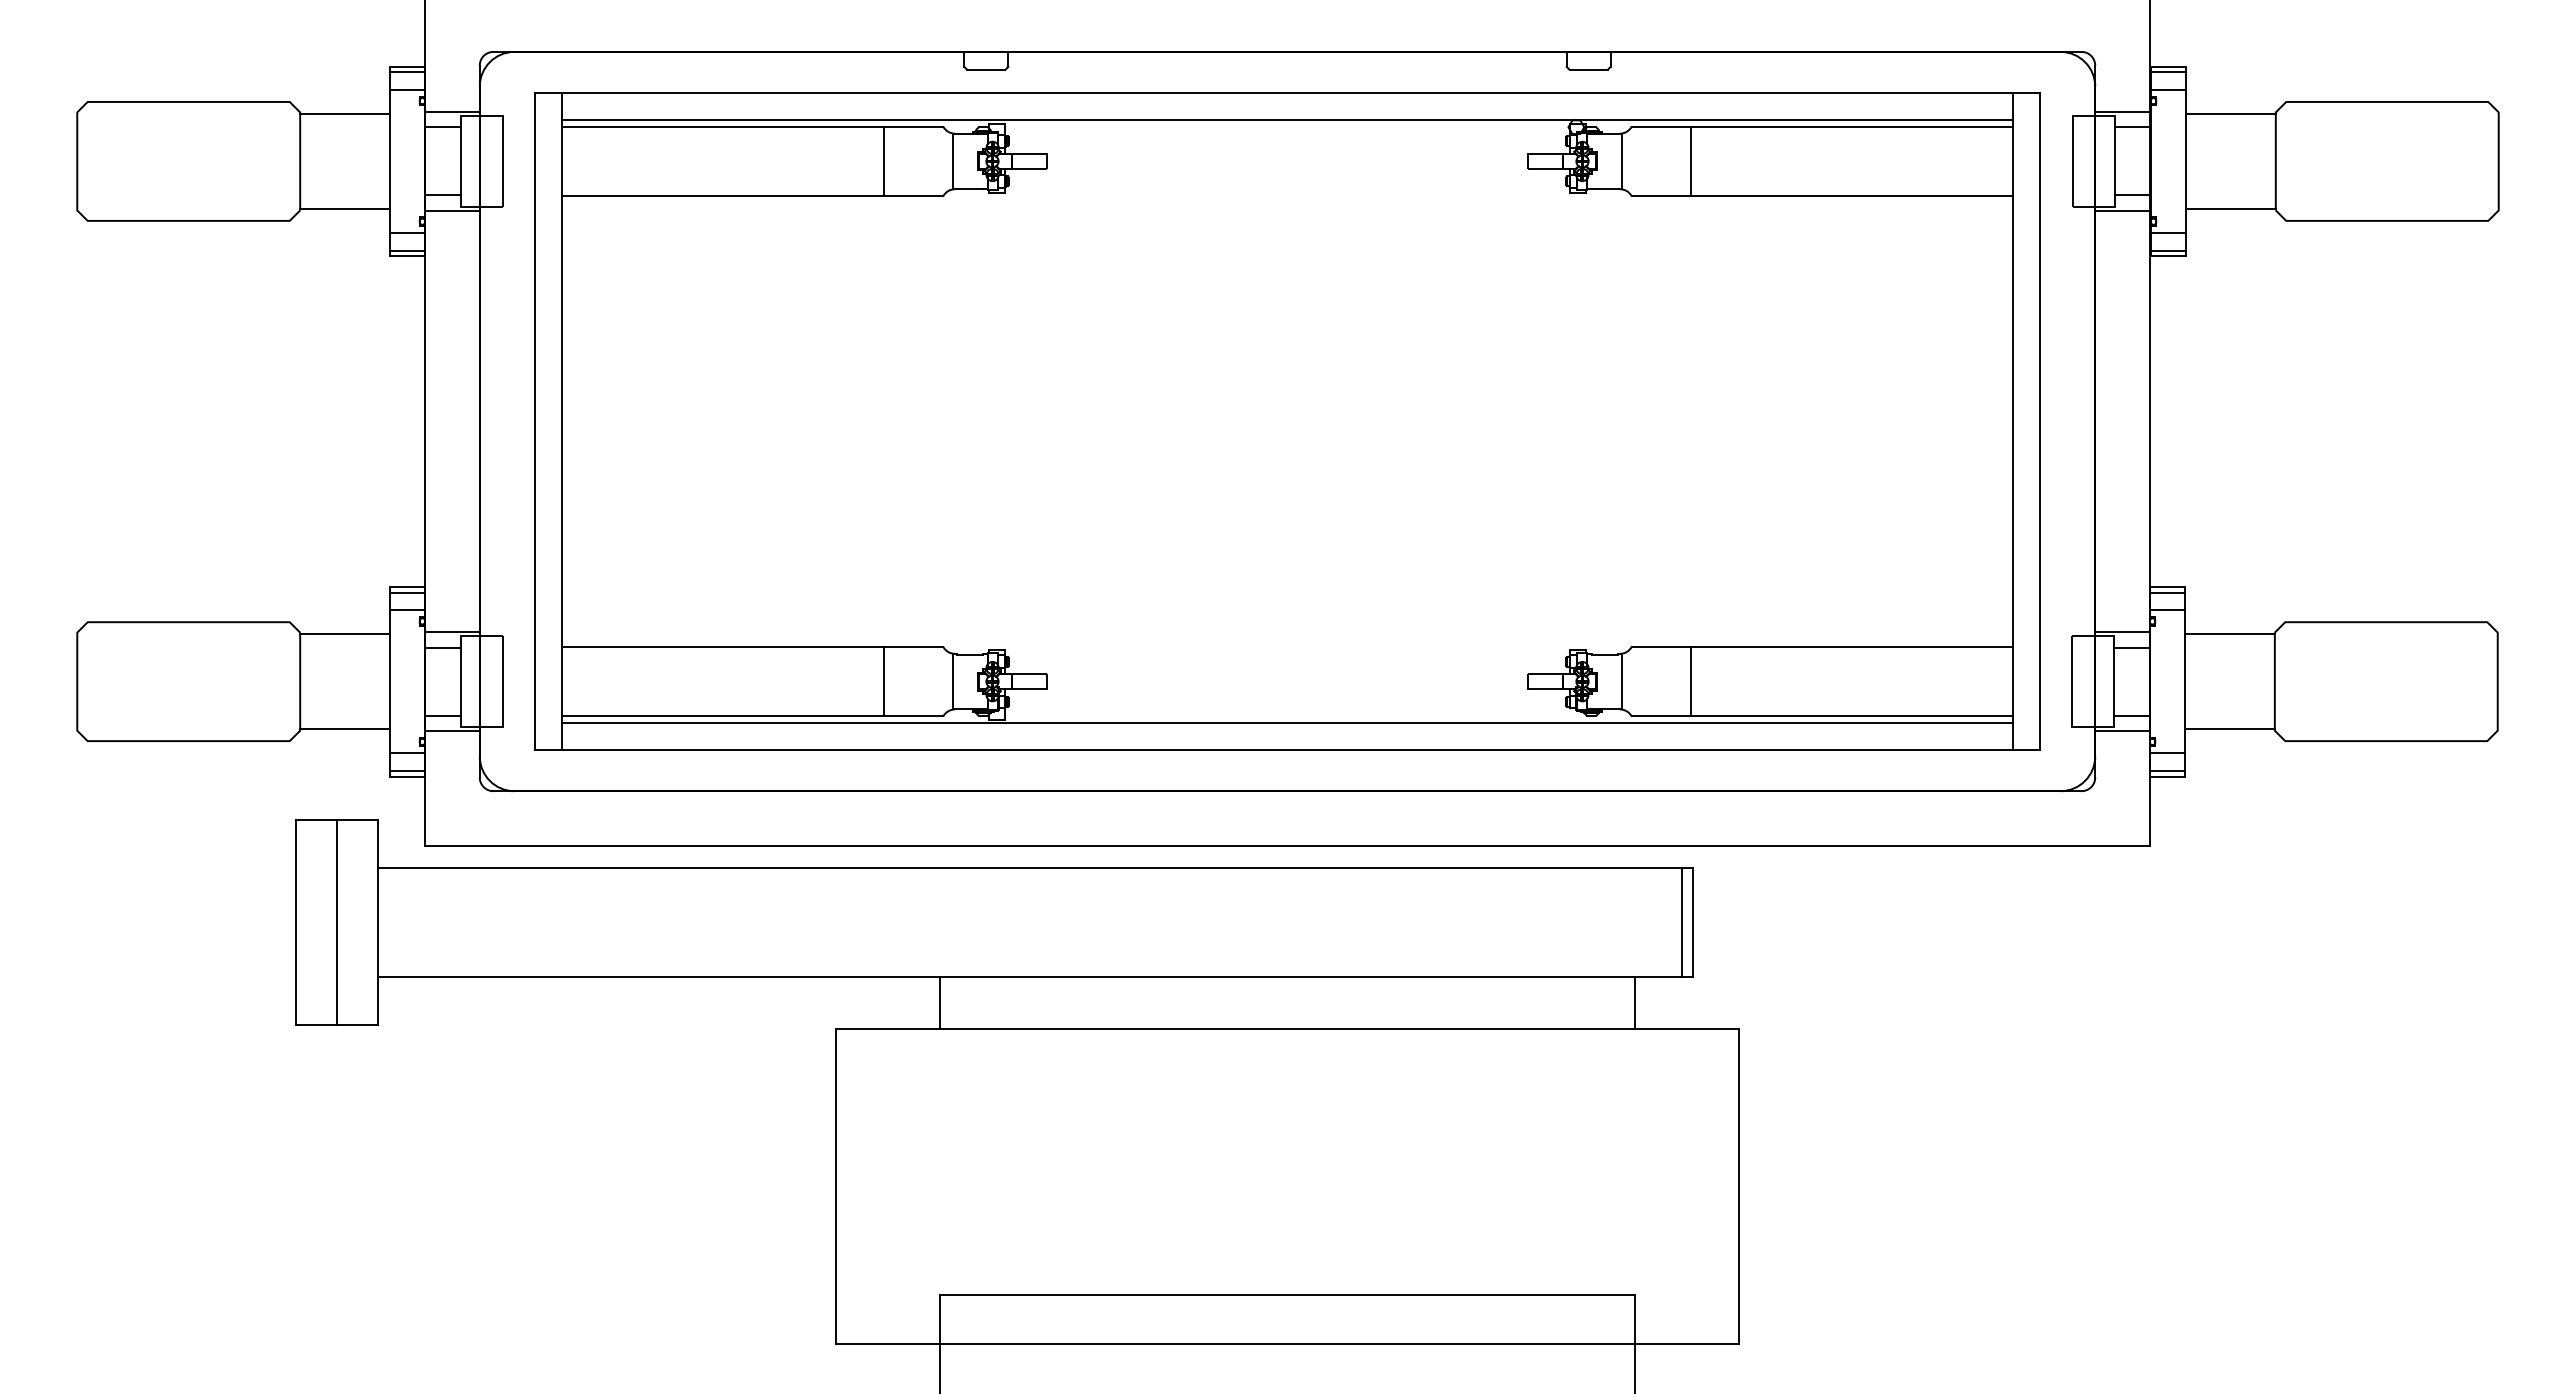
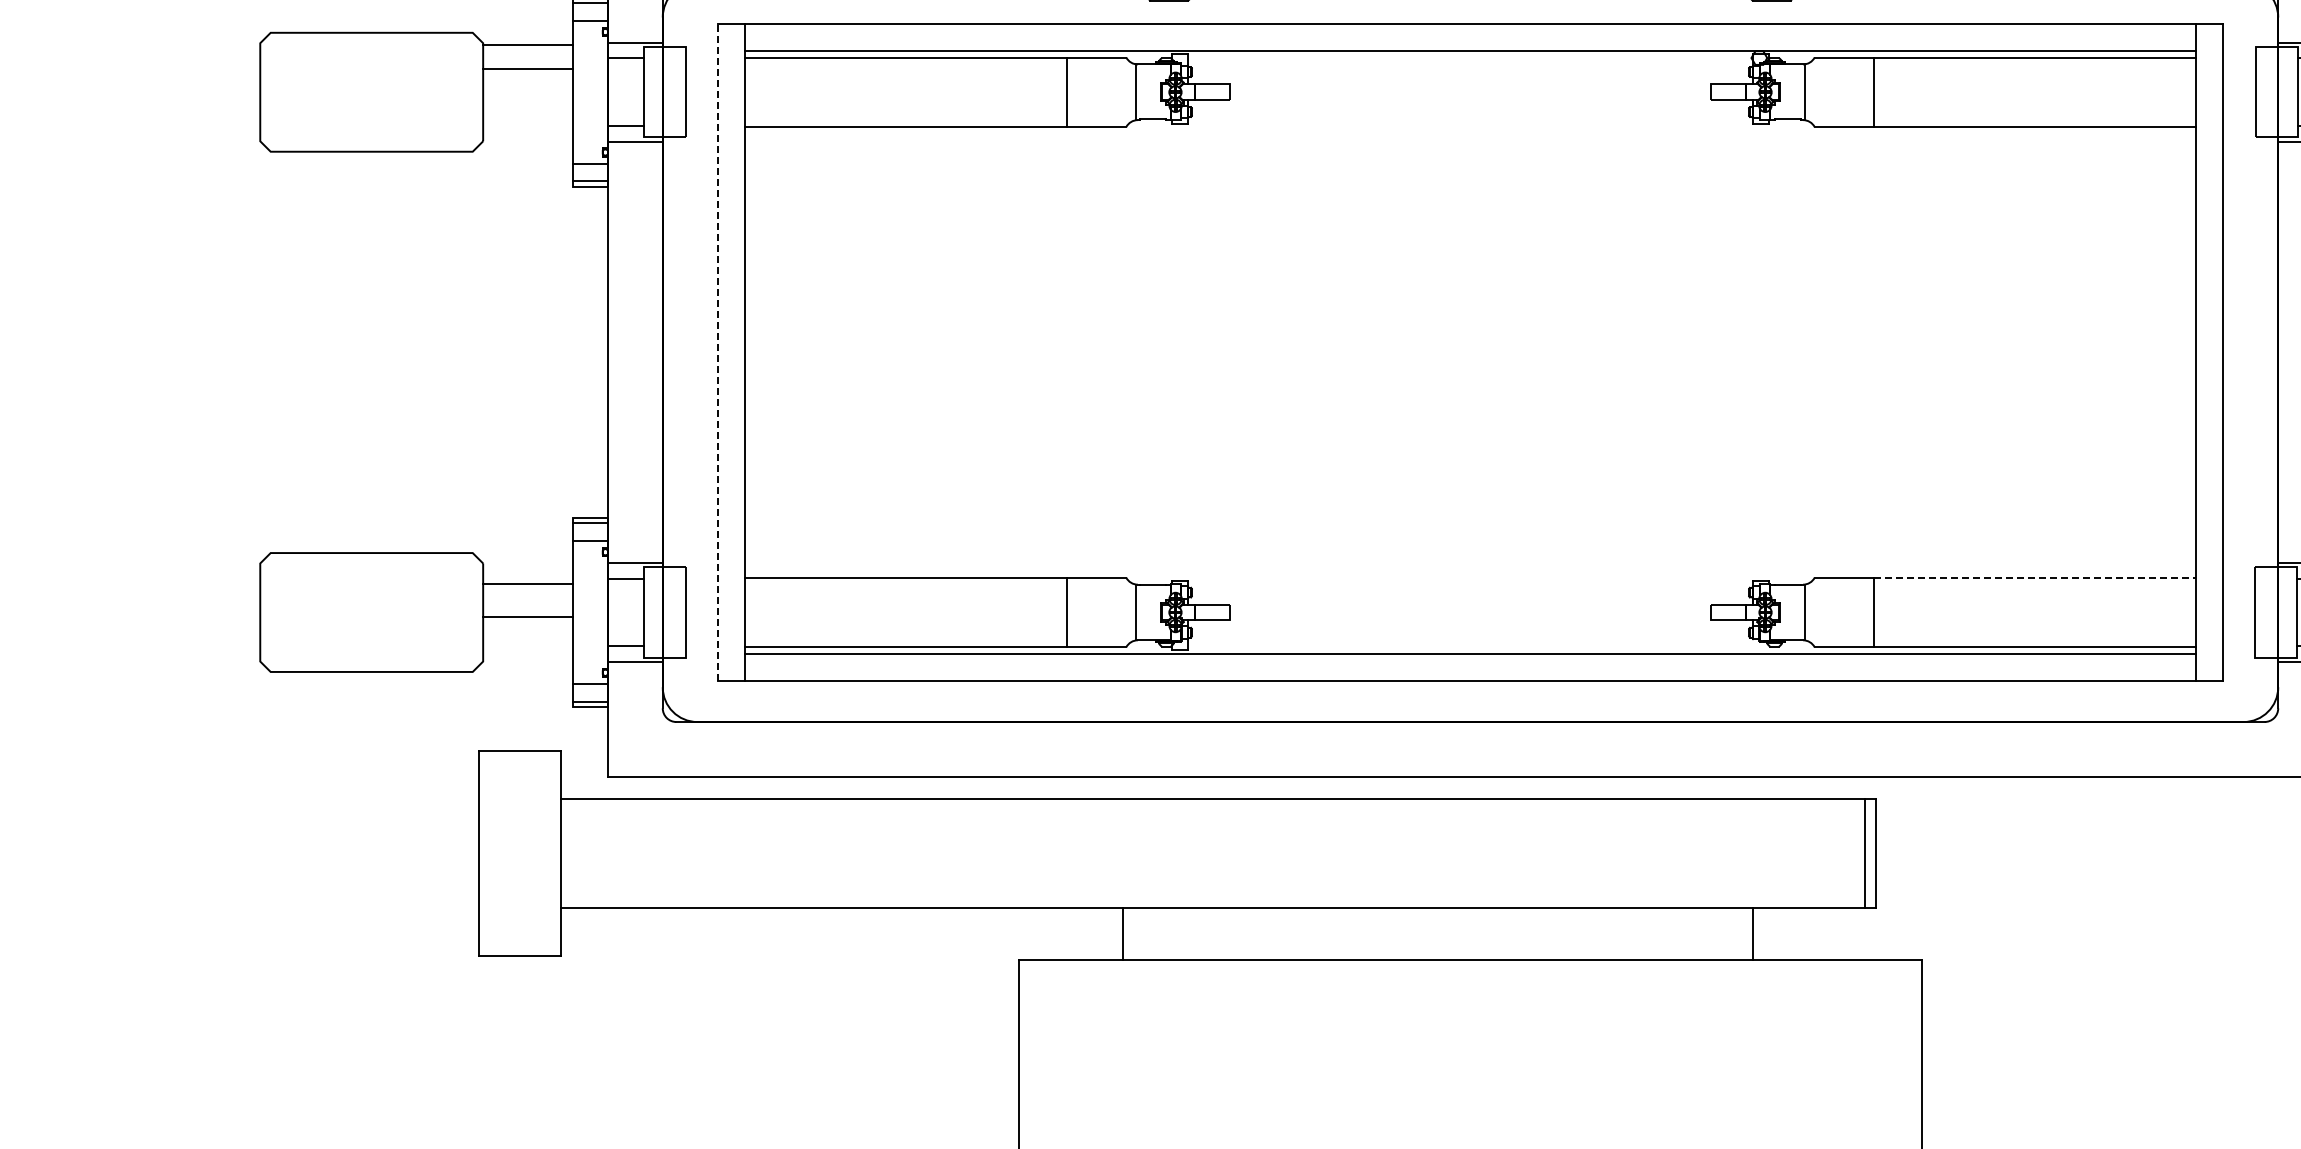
line: (345, 208) -> (528, 68), moved
line: (534, 421) -> (717, 352), solid -> dashed
line: (345, 634) -> (528, 617), moved
line: (1852, 646) -> (2035, 577), solid -> dashed
line: (345, 729) -> (528, 584), moved
line: (337, 922) -> (520, 853), removed
line: (1635, 1003) -> (1753, 934), moved

